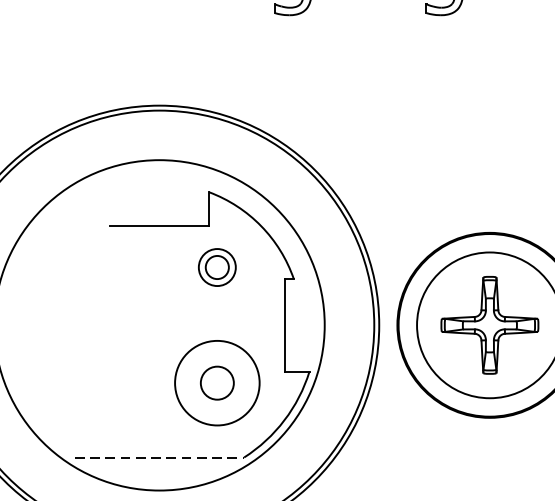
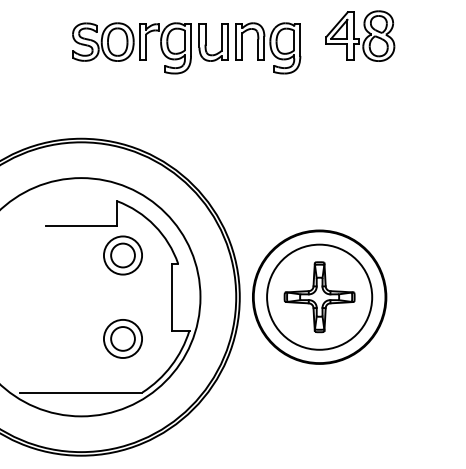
part: (216, 267) -> (122, 255), size x1.43
circle: (216, 382) -> (122, 338), size x0.62
line: (159, 457) -> (81, 392), dashed -> solid

